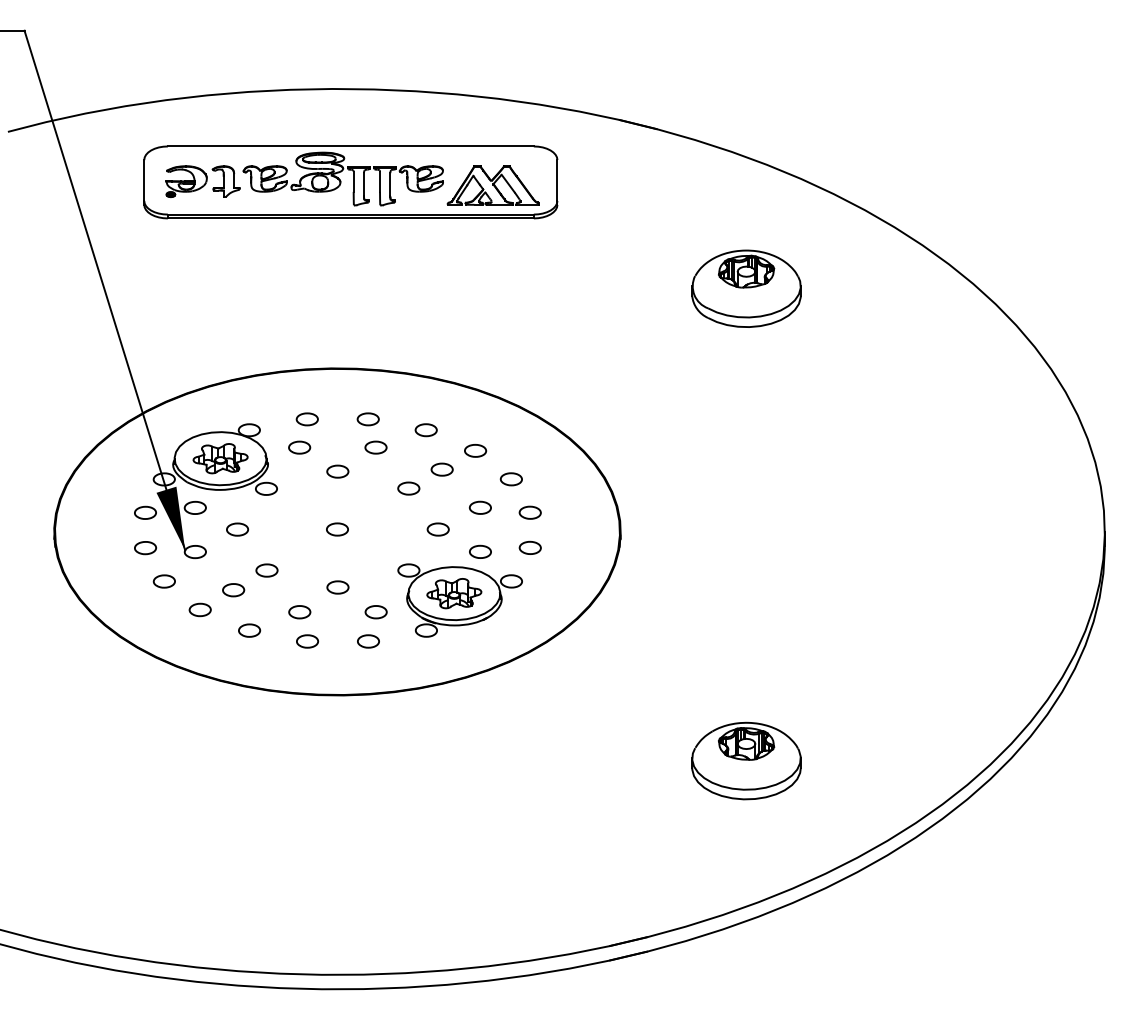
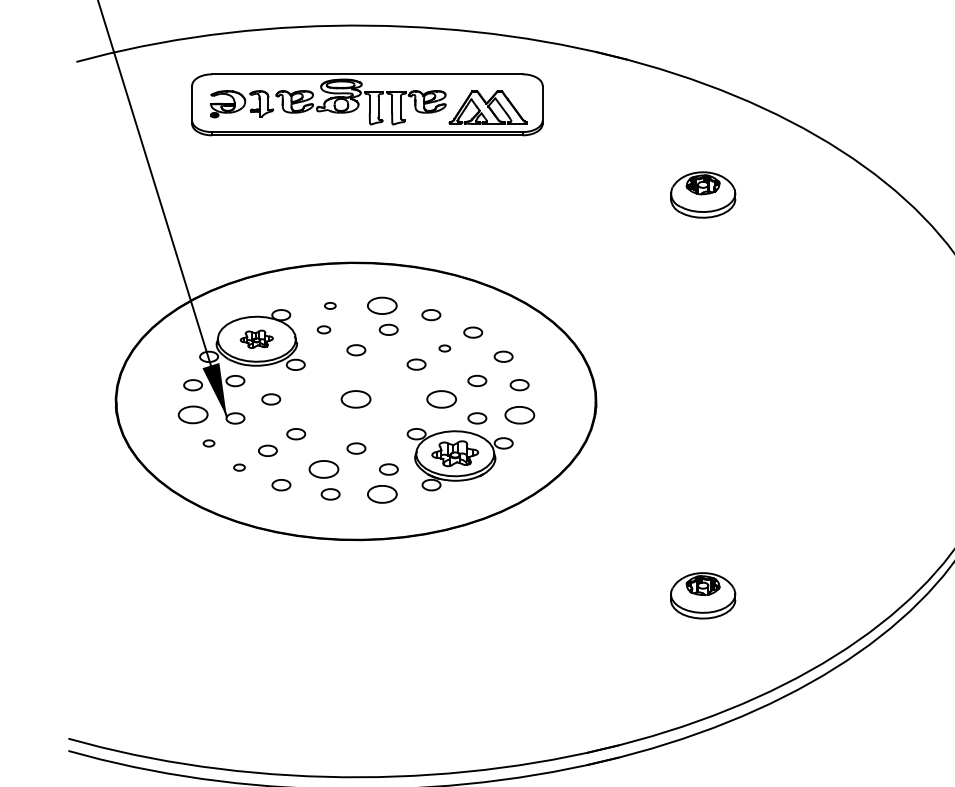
part: (746, 288) -> (703, 194), size x0.7
part: (306, 419) -> (329, 306), size x0.6
part: (367, 419) -> (381, 306), size x1.6
part: (299, 447) -> (323, 329), size x0.7
part: (220, 458) -> (256, 339), size x0.7
part: (441, 469) -> (444, 348), size x0.6
part: (337, 529) -> (356, 399), size x1.6
part: (437, 529) -> (440, 399), size x1.6
part: (529, 547) -> (518, 414), size x1.6
part: (145, 548) -> (193, 415), size x1.6
part: (163, 581) -> (208, 443), size x0.6
part: (199, 609) -> (238, 467), size x0.6
part: (299, 612) -> (323, 469), size x1.6
part: (368, 641) -> (382, 494), size x1.6
part: (746, 760) -> (703, 595), size x0.7

